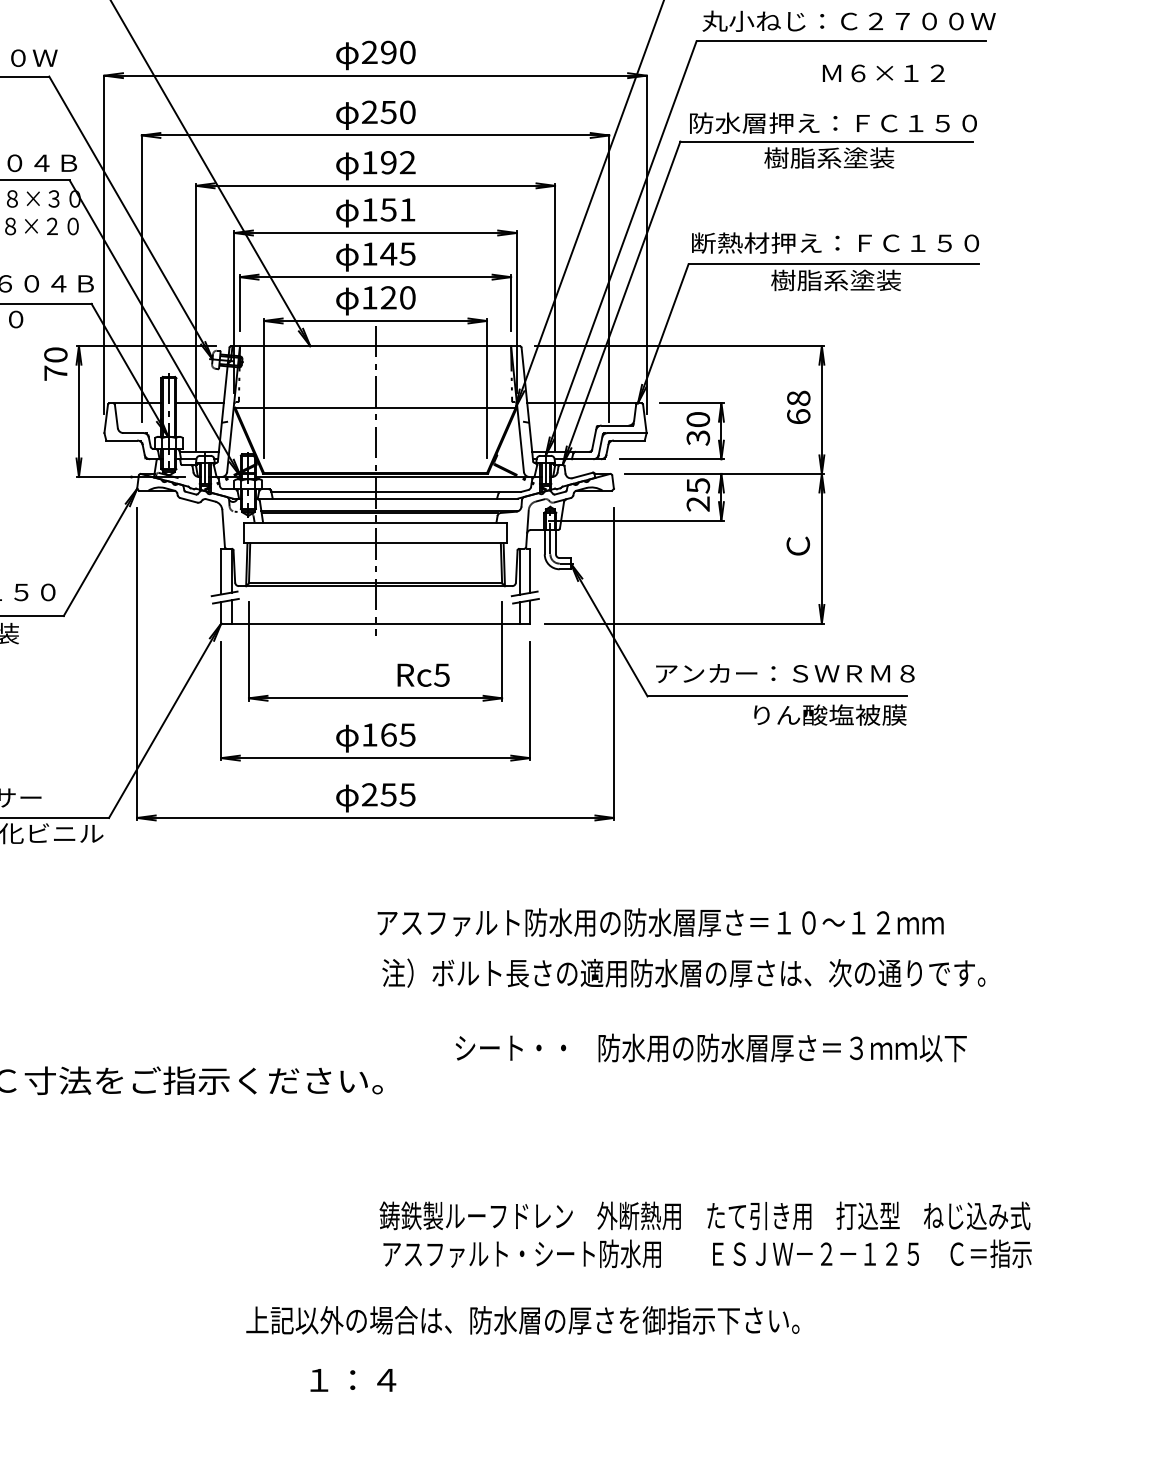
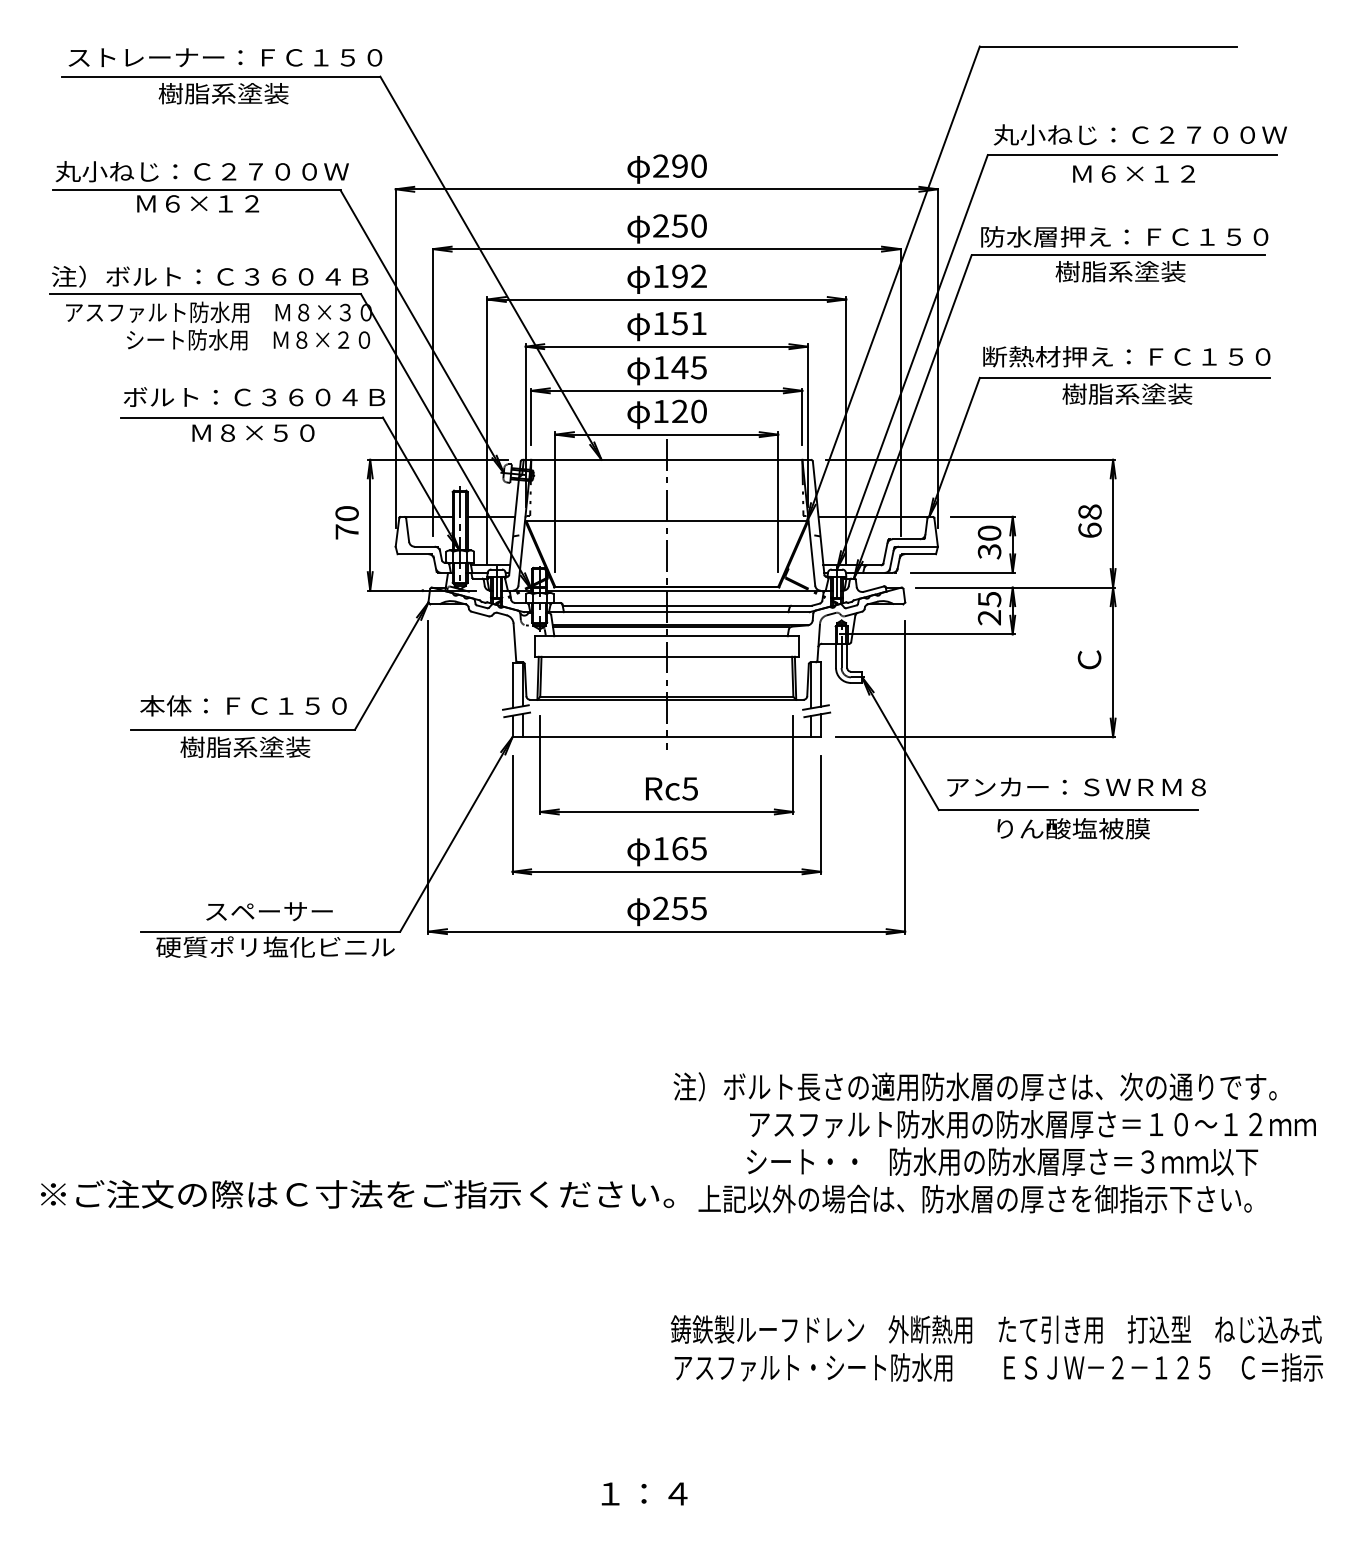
text: (883, 72) -> (1133, 173), moved
text: (55, 363) -> (346, 522), moved
text: (423, 674) -> (671, 788), moved
text: (830, 714) -> (1073, 828), moved
text: (660, 922) -> (1032, 1124), moved
text: (522, 1319) -> (974, 1198), moved

